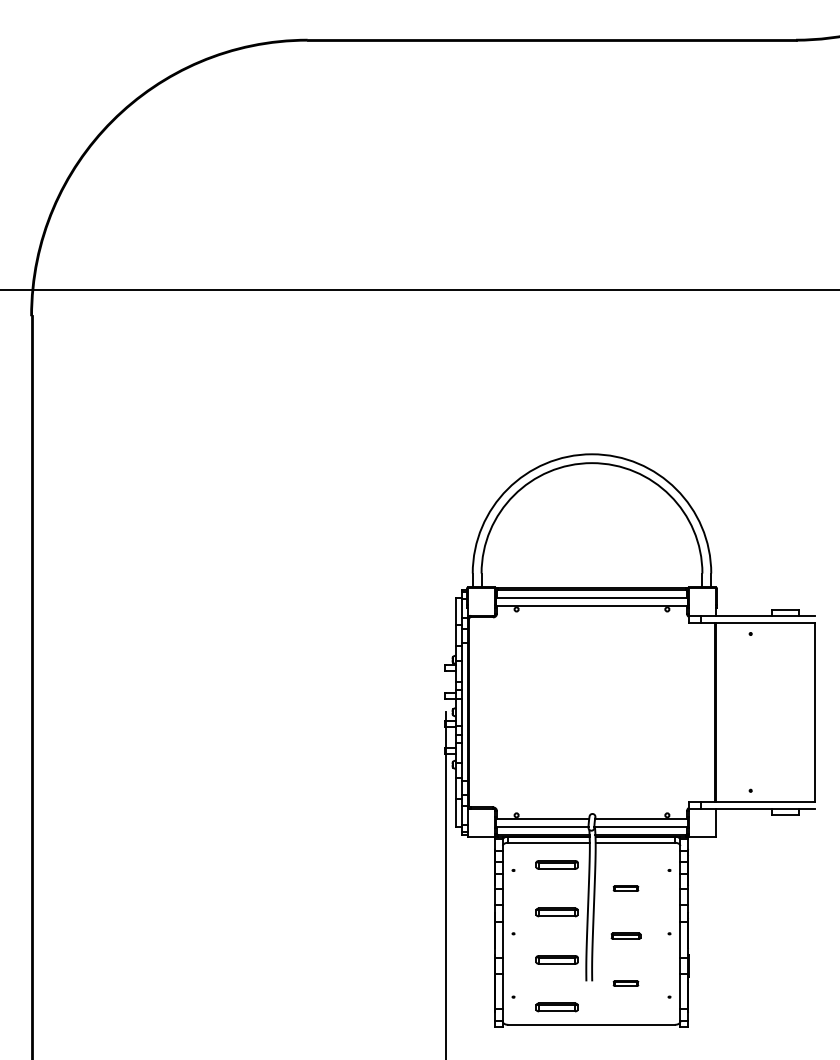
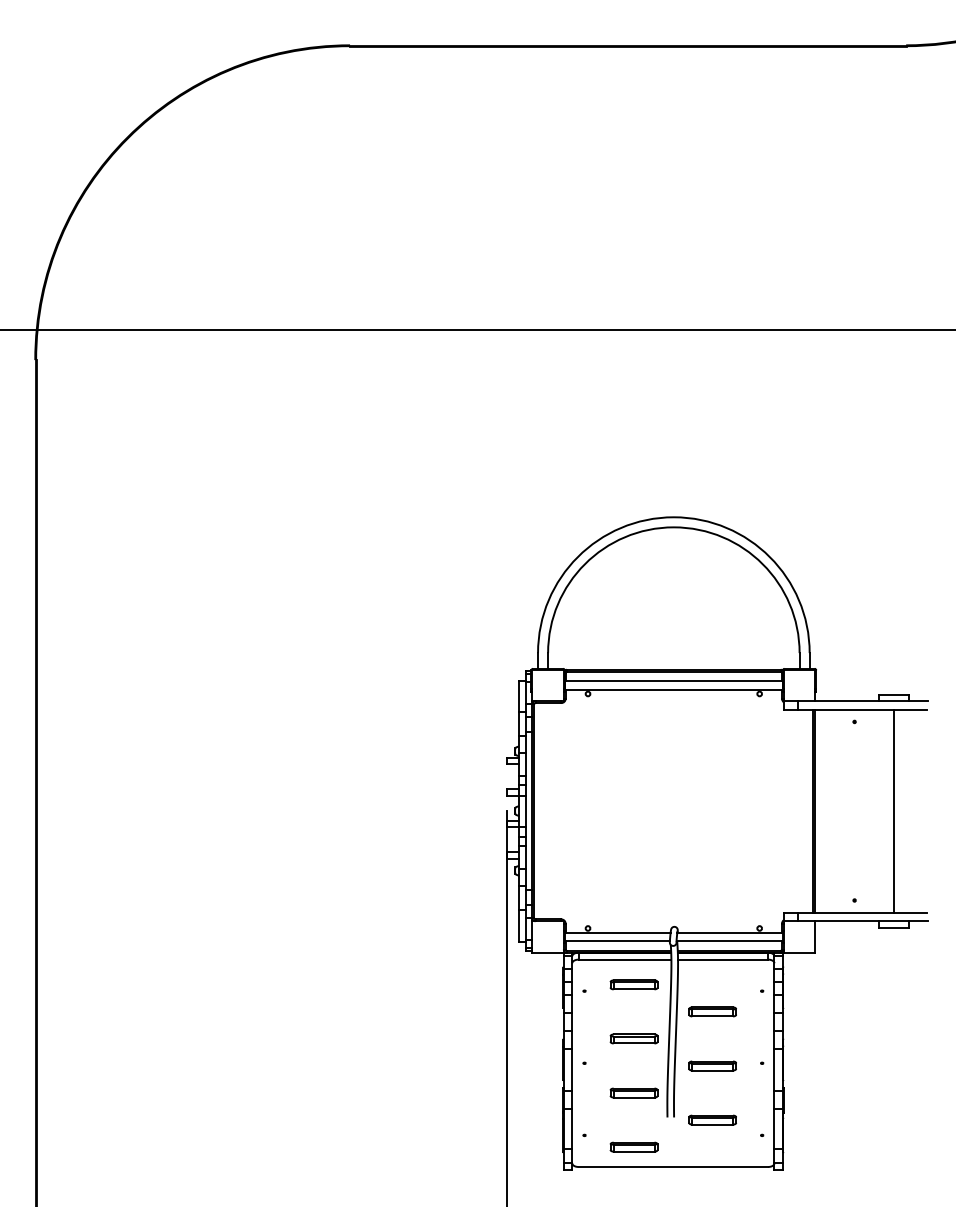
line: (814, 711) -> (893, 810), moved
part: (625, 888) -> (712, 1011), size x1.67
part: (625, 935) -> (712, 1065), size x1.43
part: (625, 983) -> (712, 1119), size x1.67

